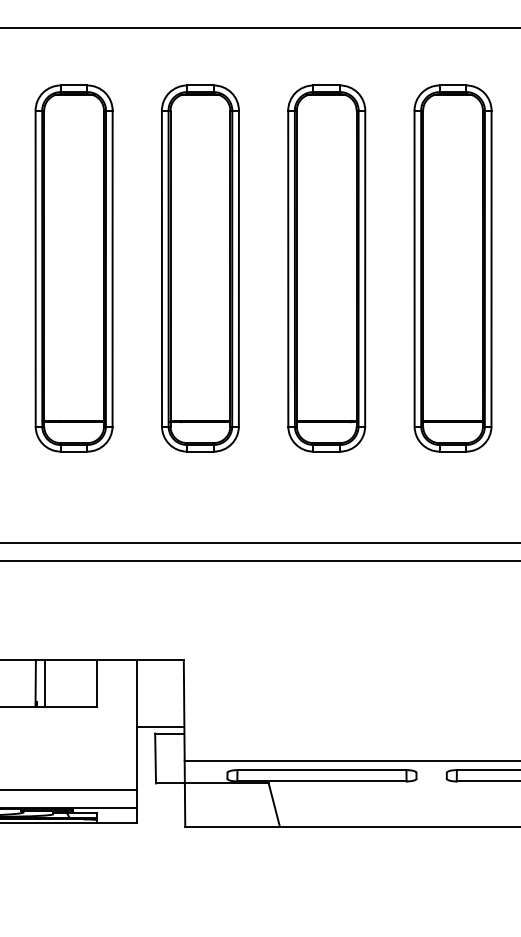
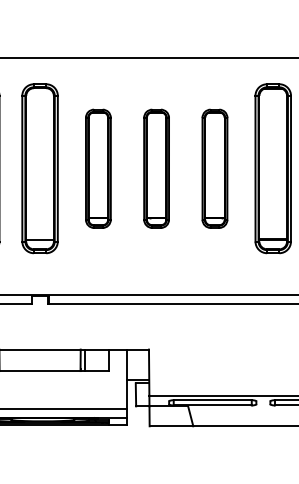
part: (74, 268) -> (98, 168), size x0.7
part: (200, 268) -> (156, 168), size x0.7
part: (325, 268) -> (214, 168), size x0.7

